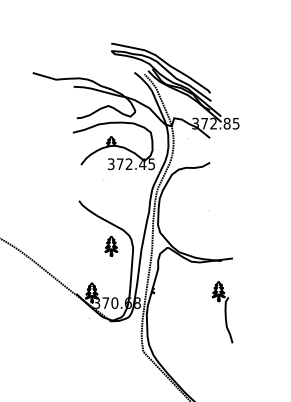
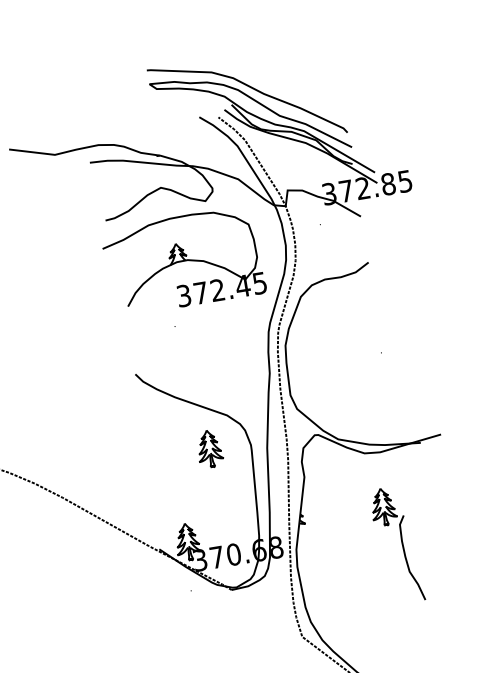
part: (222, 312) -> (397, 545), moved

